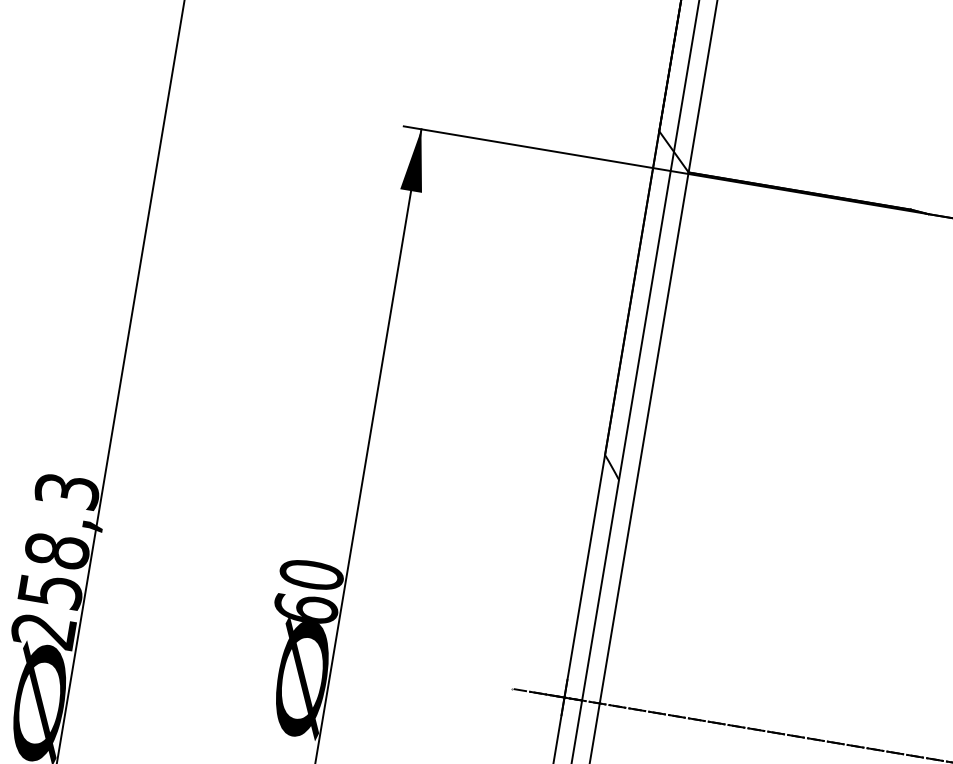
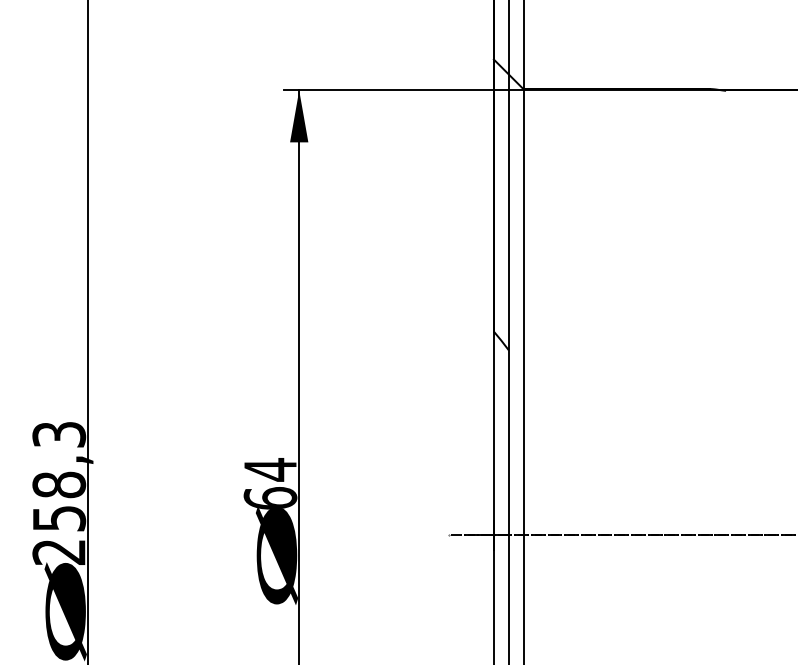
text: (311, 574) -> (270, 469), 60 -> 64

